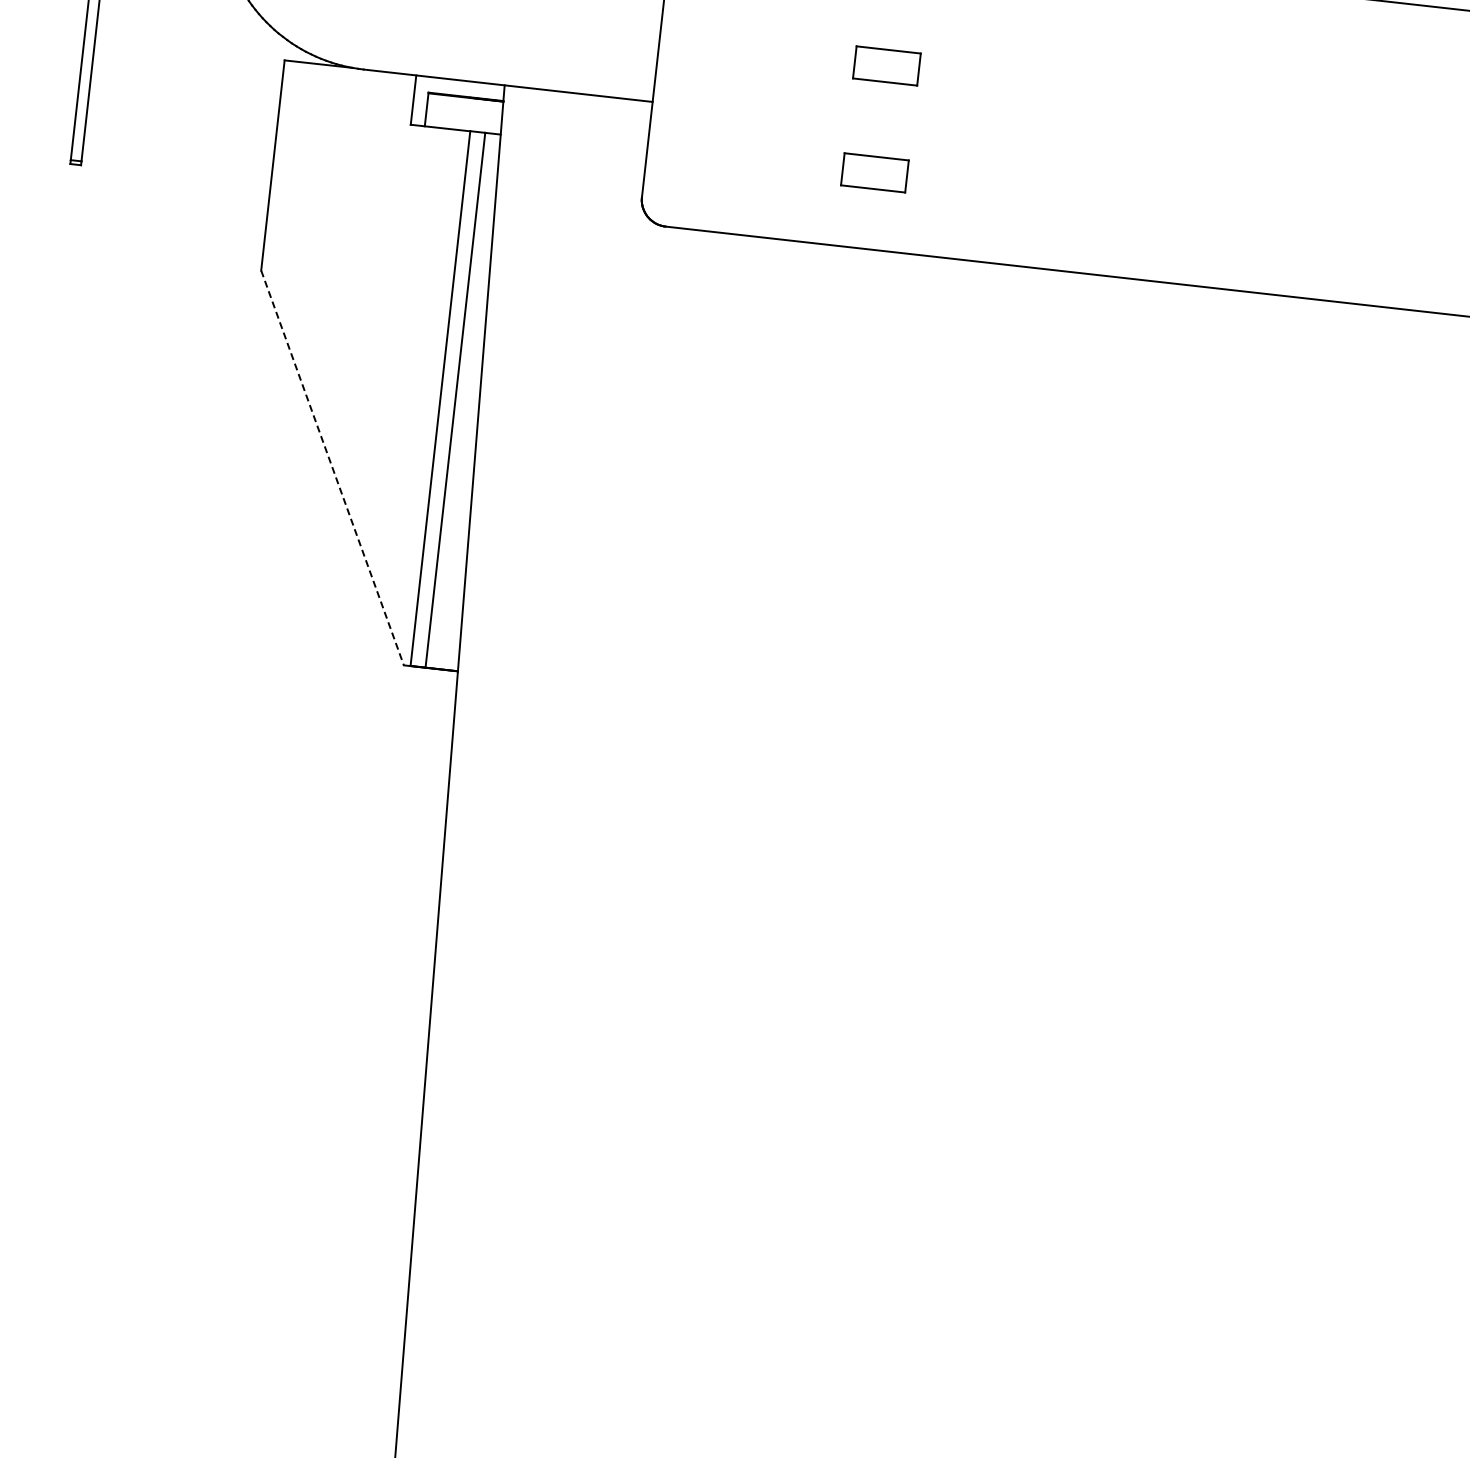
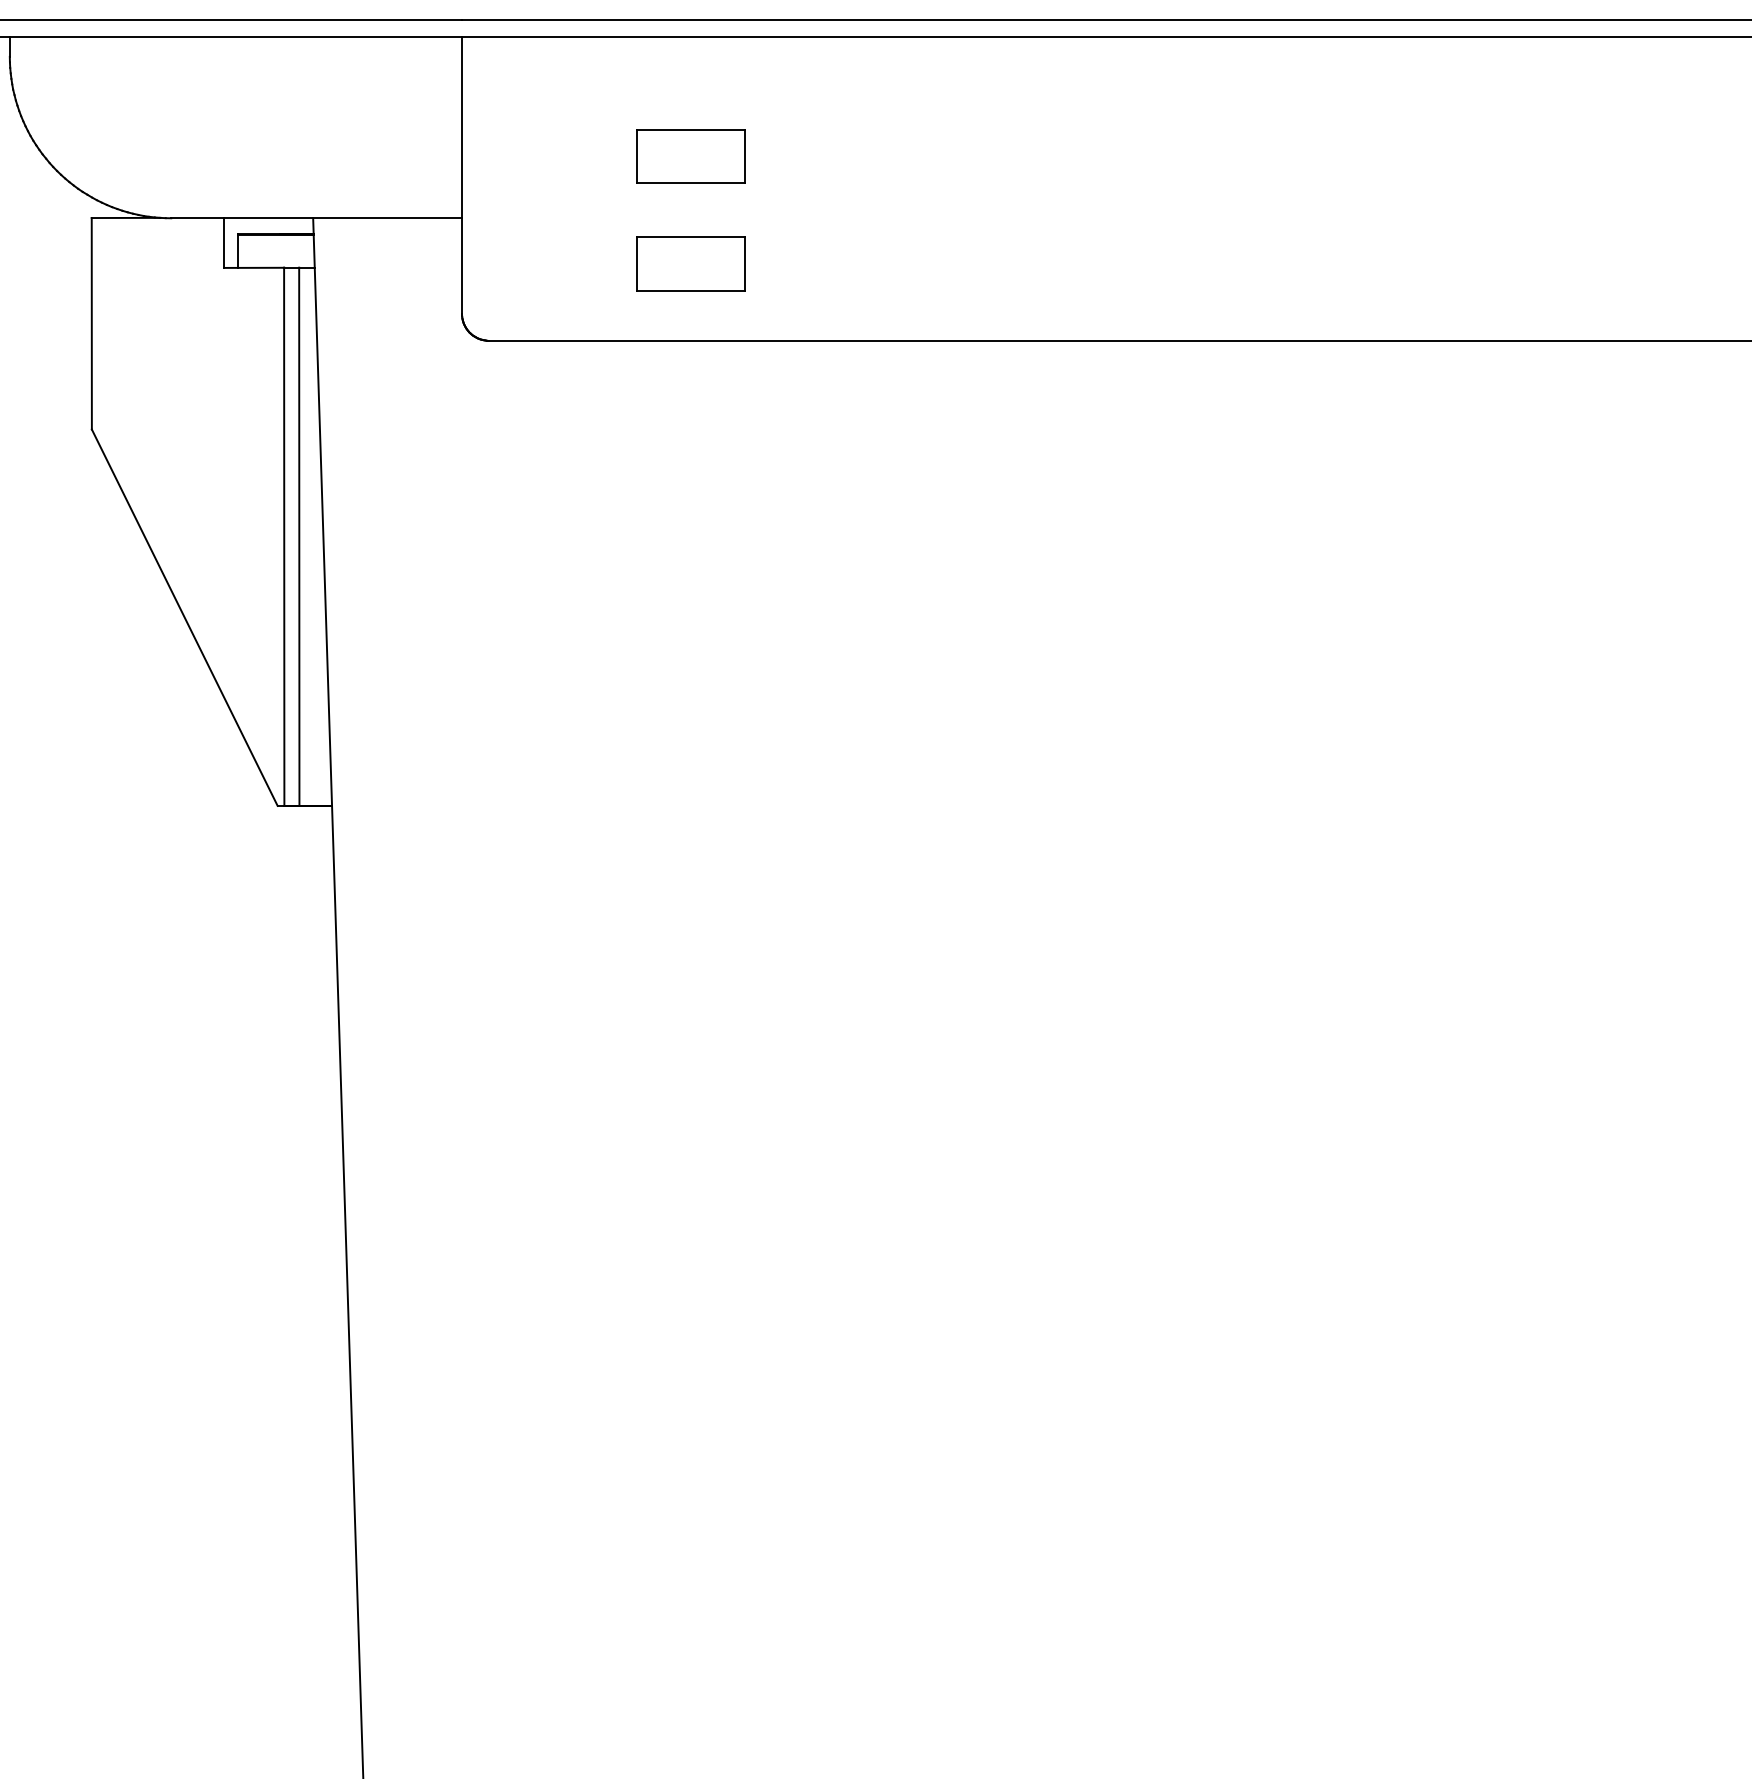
part: (886, 66) -> (690, 156), size x1.67
part: (874, 172) -> (690, 263), size x1.67
line: (332, 467) -> (184, 617), dashed -> solid

